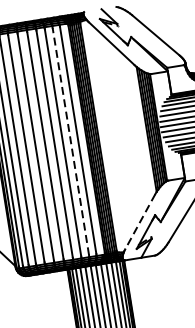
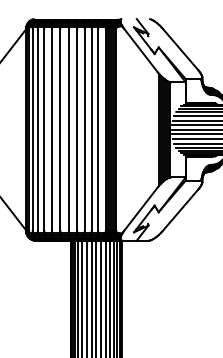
line: (70, 141) -> (91, 129), dashed -> solid
line: (139, 222) -> (140, 209), dashed -> solid

